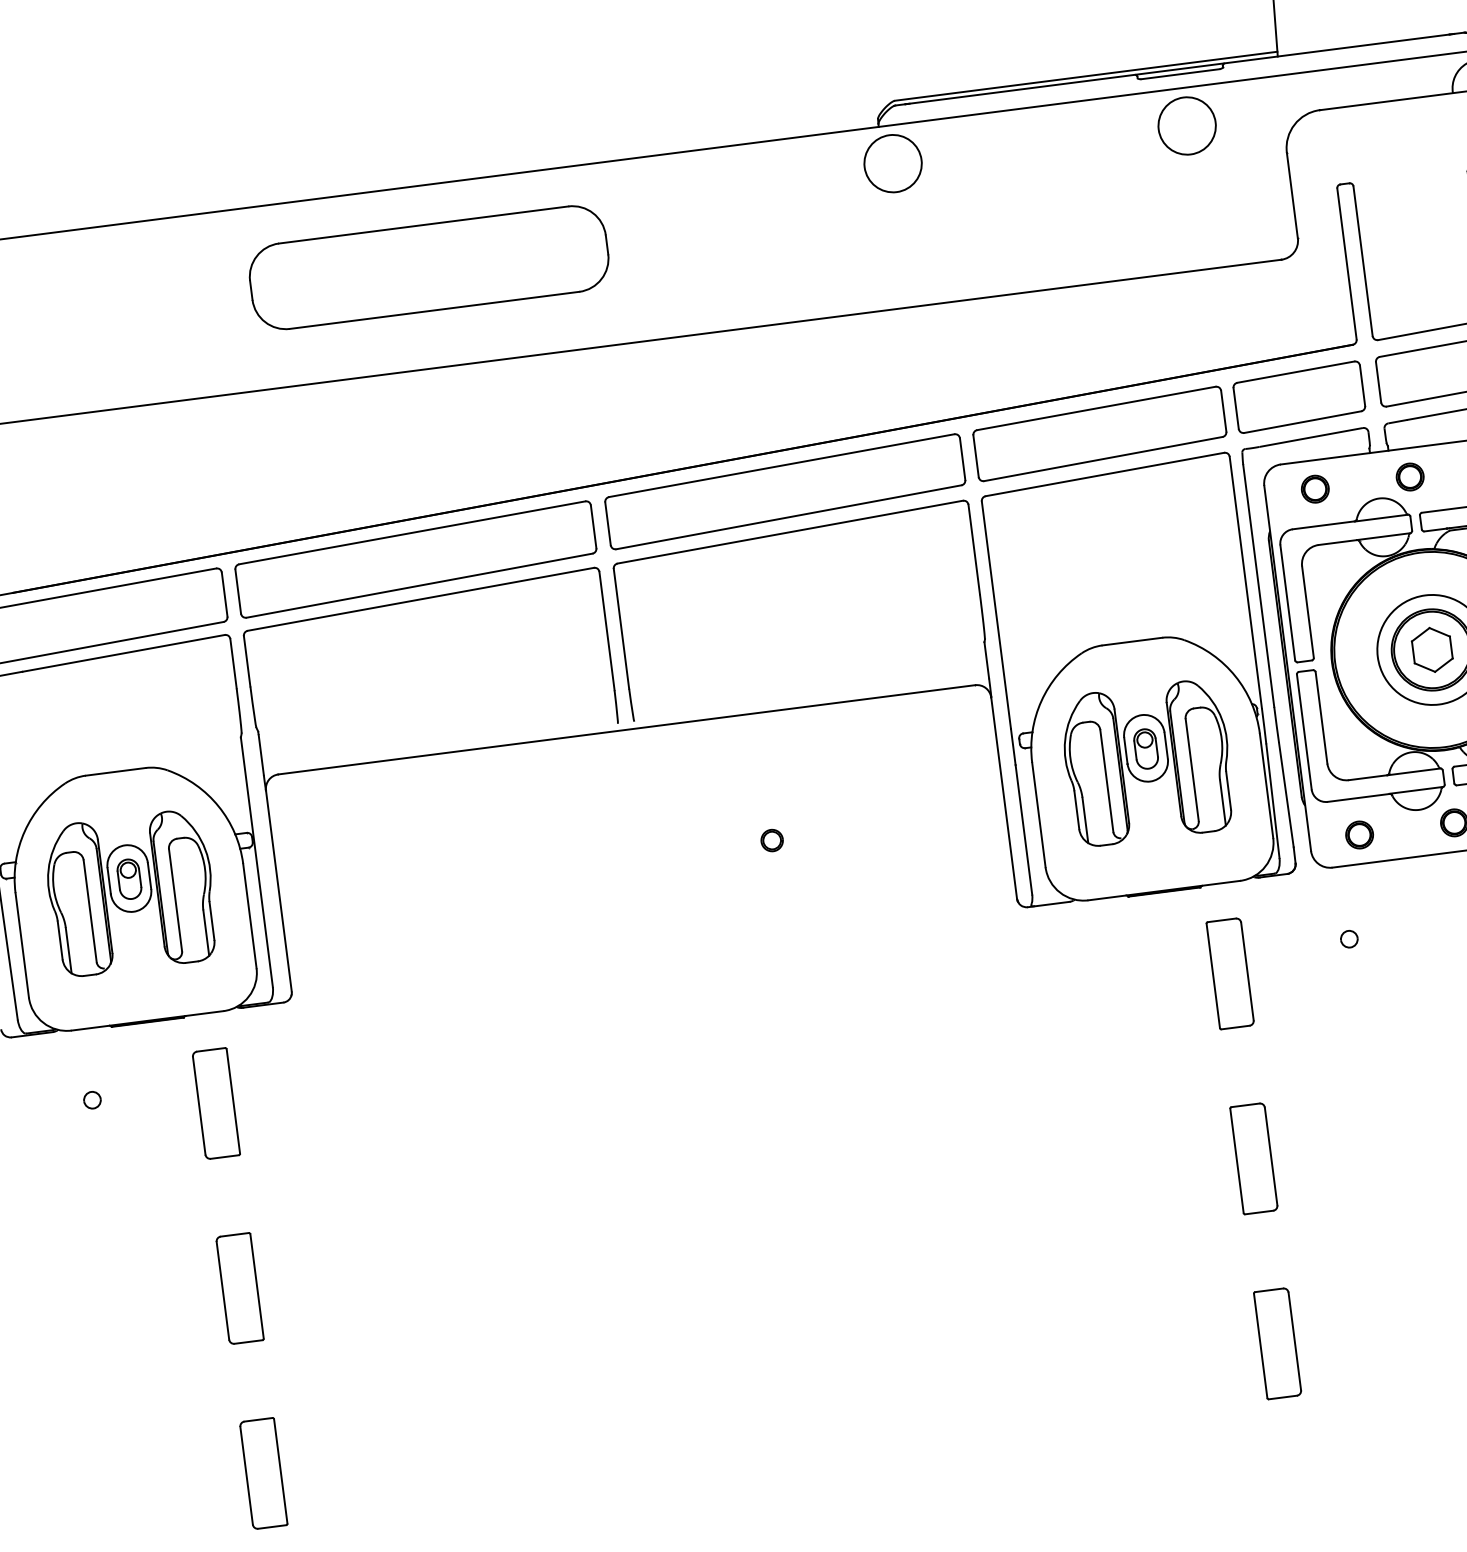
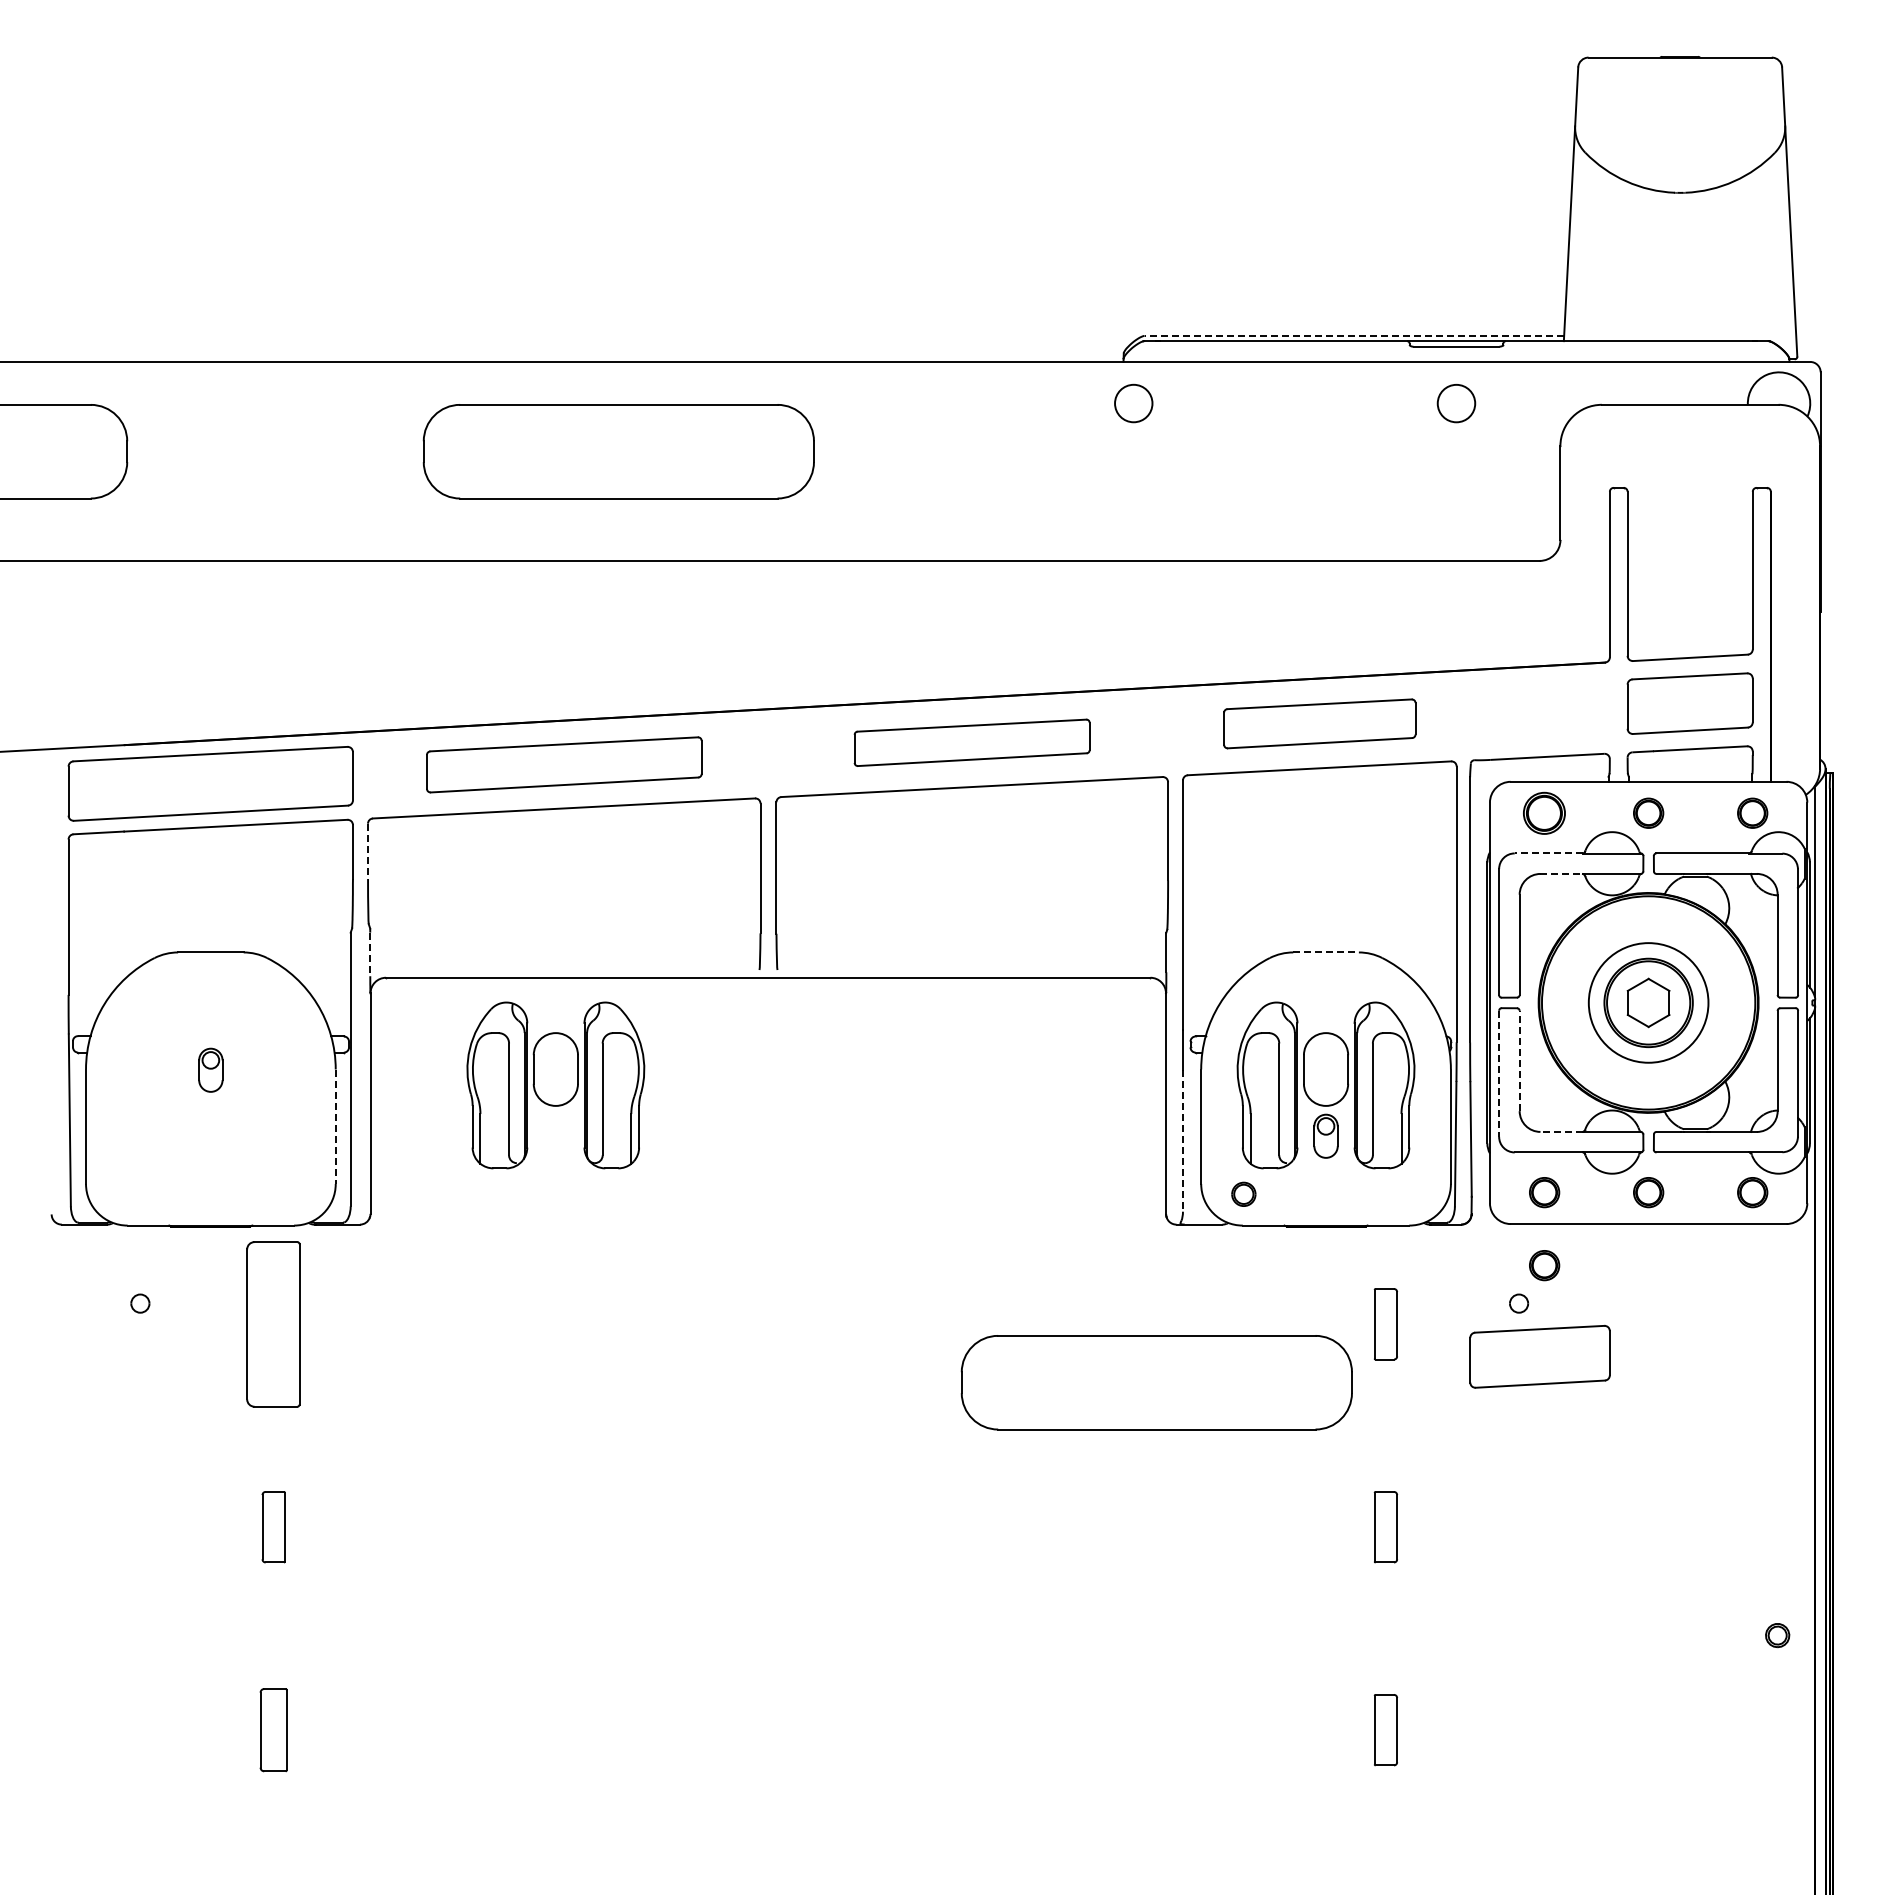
line: (1086, 75) -> (1354, 335), solid -> dashed
circle: (1187, 125) -> (1456, 403), size x0.6
circle: (892, 163) -> (1133, 403), size x0.6
part: (1298, 397) -> (1539, 1356), moved
part: (1099, 433) -> (1319, 723), size x0.7
part: (1315, 488) -> (1544, 812), size x1.4
part: (784, 491) -> (971, 742), size x0.6
line: (1323, 525) -> (1548, 853), solid -> dashed
line: (1338, 542) -> (1562, 873), solid -> dashed
part: (416, 559) -> (564, 764), size x0.7
line: (1132, 641) -> (1326, 952), solid -> dashed
line: (247, 661) -> (368, 851), solid -> dashed
line: (1321, 717) -> (1519, 1060), solid -> dashed
line: (1304, 732) -> (1499, 1074), solid -> dashed
part: (1145, 748) -> (1325, 1135), moved
line: (261, 755) -> (370, 954), solid -> dashed
line: (1367, 777) -> (1561, 1131), solid -> dashed
line: (1023, 830) -> (1182, 1141), solid -> dashed
part: (771, 839) -> (1243, 1193), moved
part: (130, 893) -> (555, 1085), moved
part: (1368, 901) -> (1544, 1265), added
line: (249, 916) -> (335, 1127), solid -> dashed
part: (1229, 972) -> (1385, 1323), size x0.6
part: (1028, 1053) -> (1156, 1382), added
part: (216, 1103) -> (273, 1324), size x1.4
part: (1253, 1158) -> (1385, 1526), size x0.6
part: (239, 1287) -> (273, 1526), size x0.6
part: (1277, 1343) -> (1385, 1729), size x0.6
part: (263, 1472) -> (273, 1729), size x0.7

